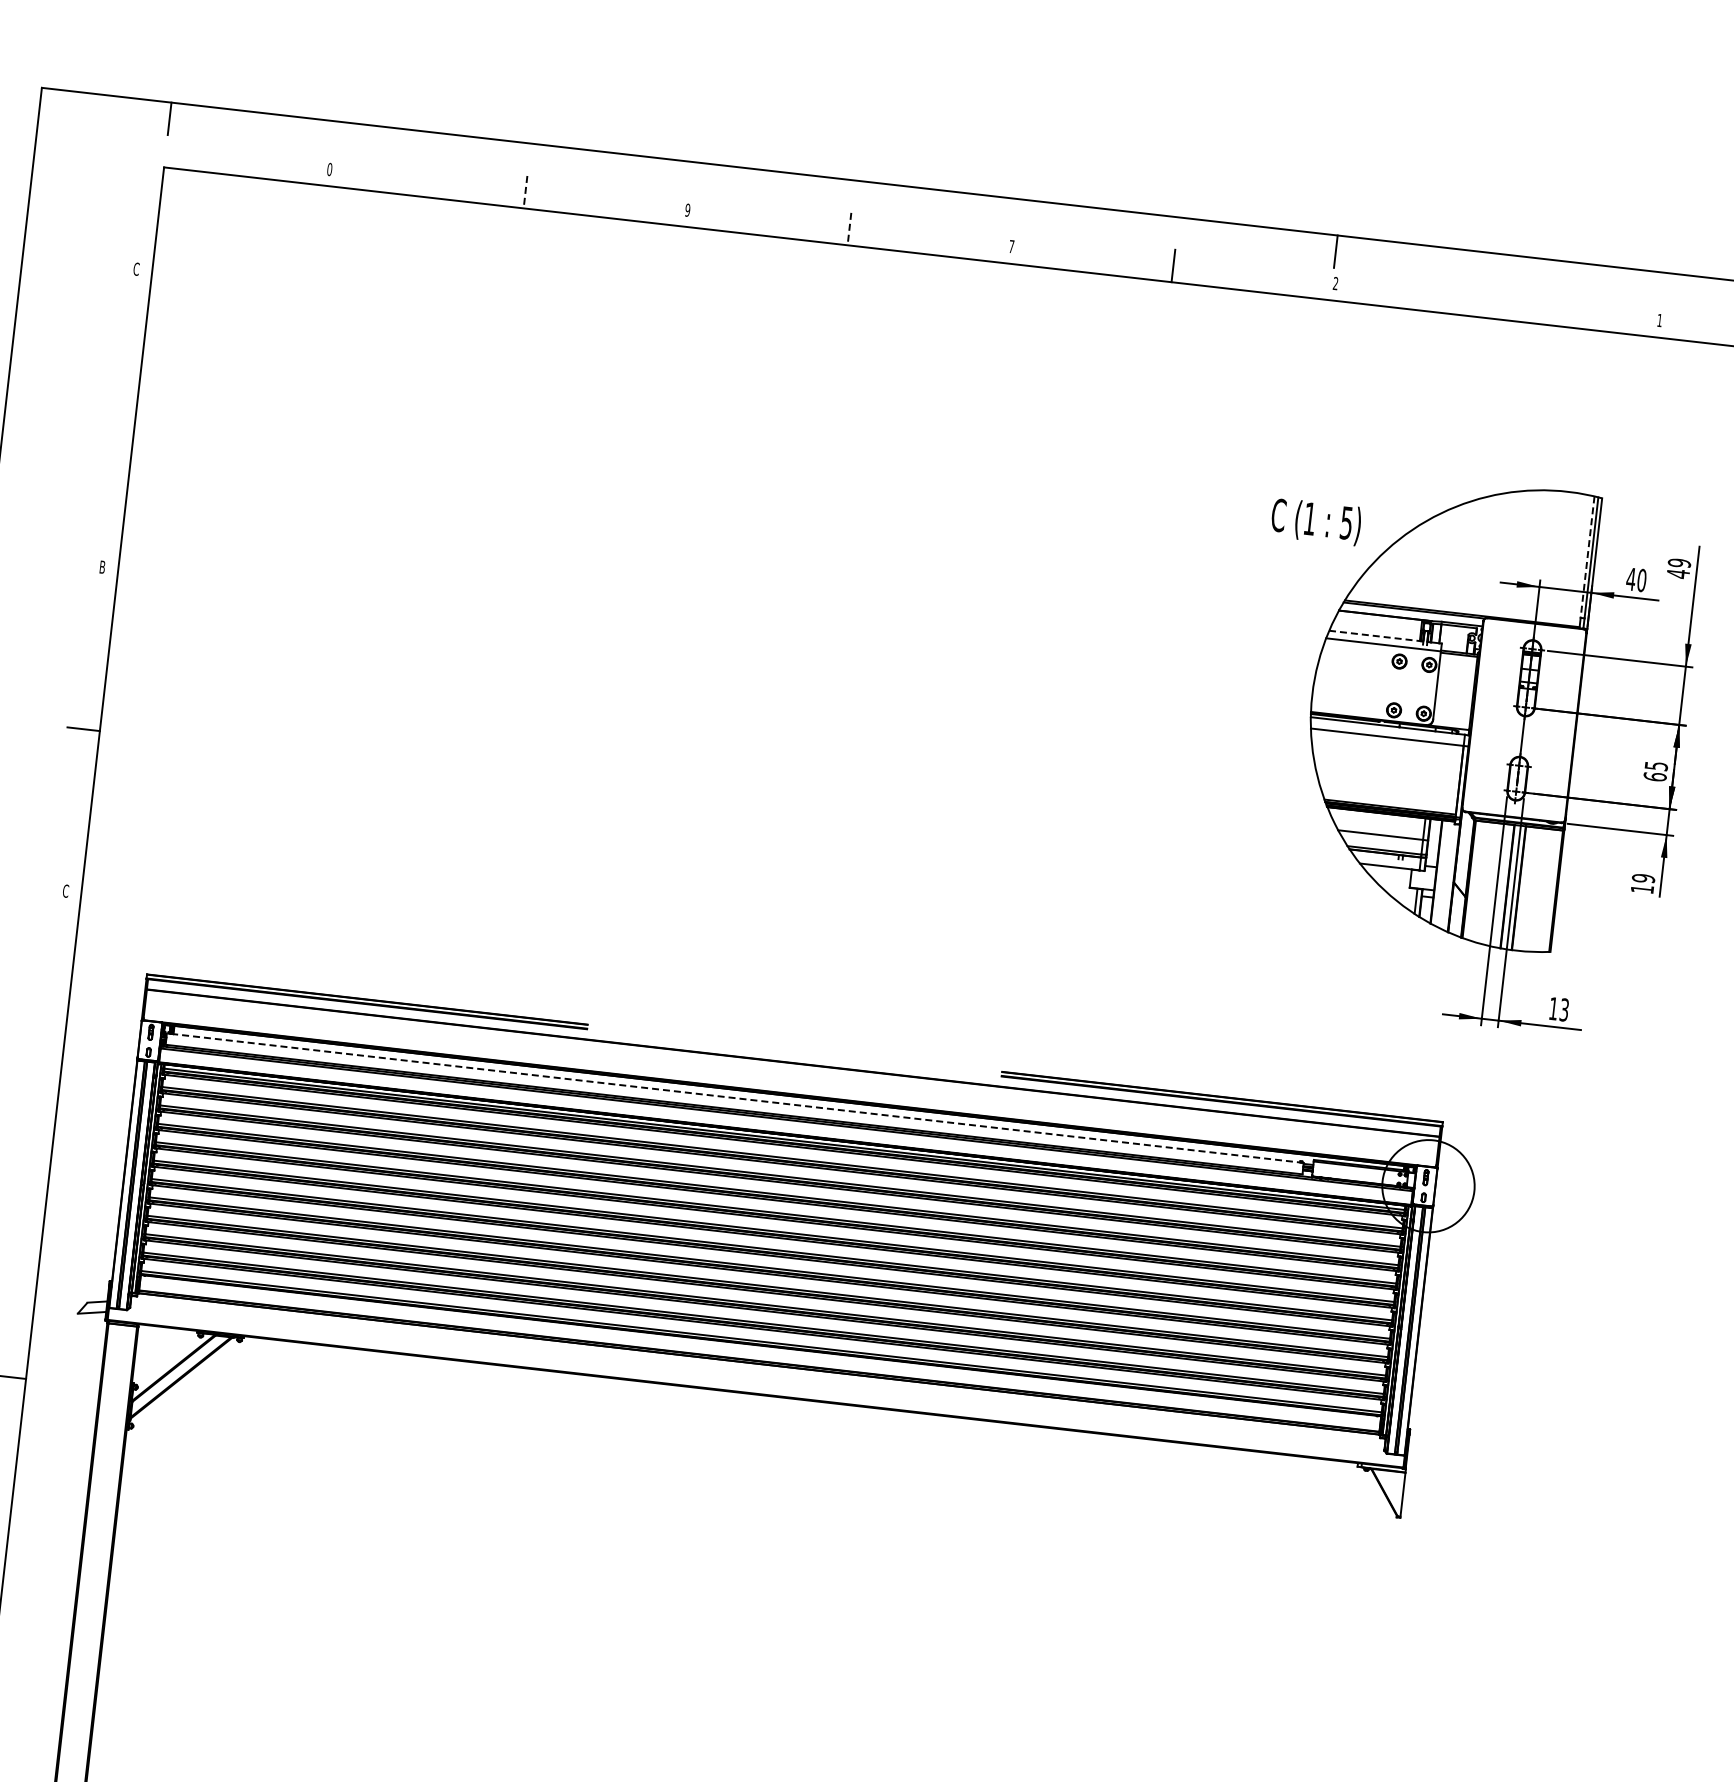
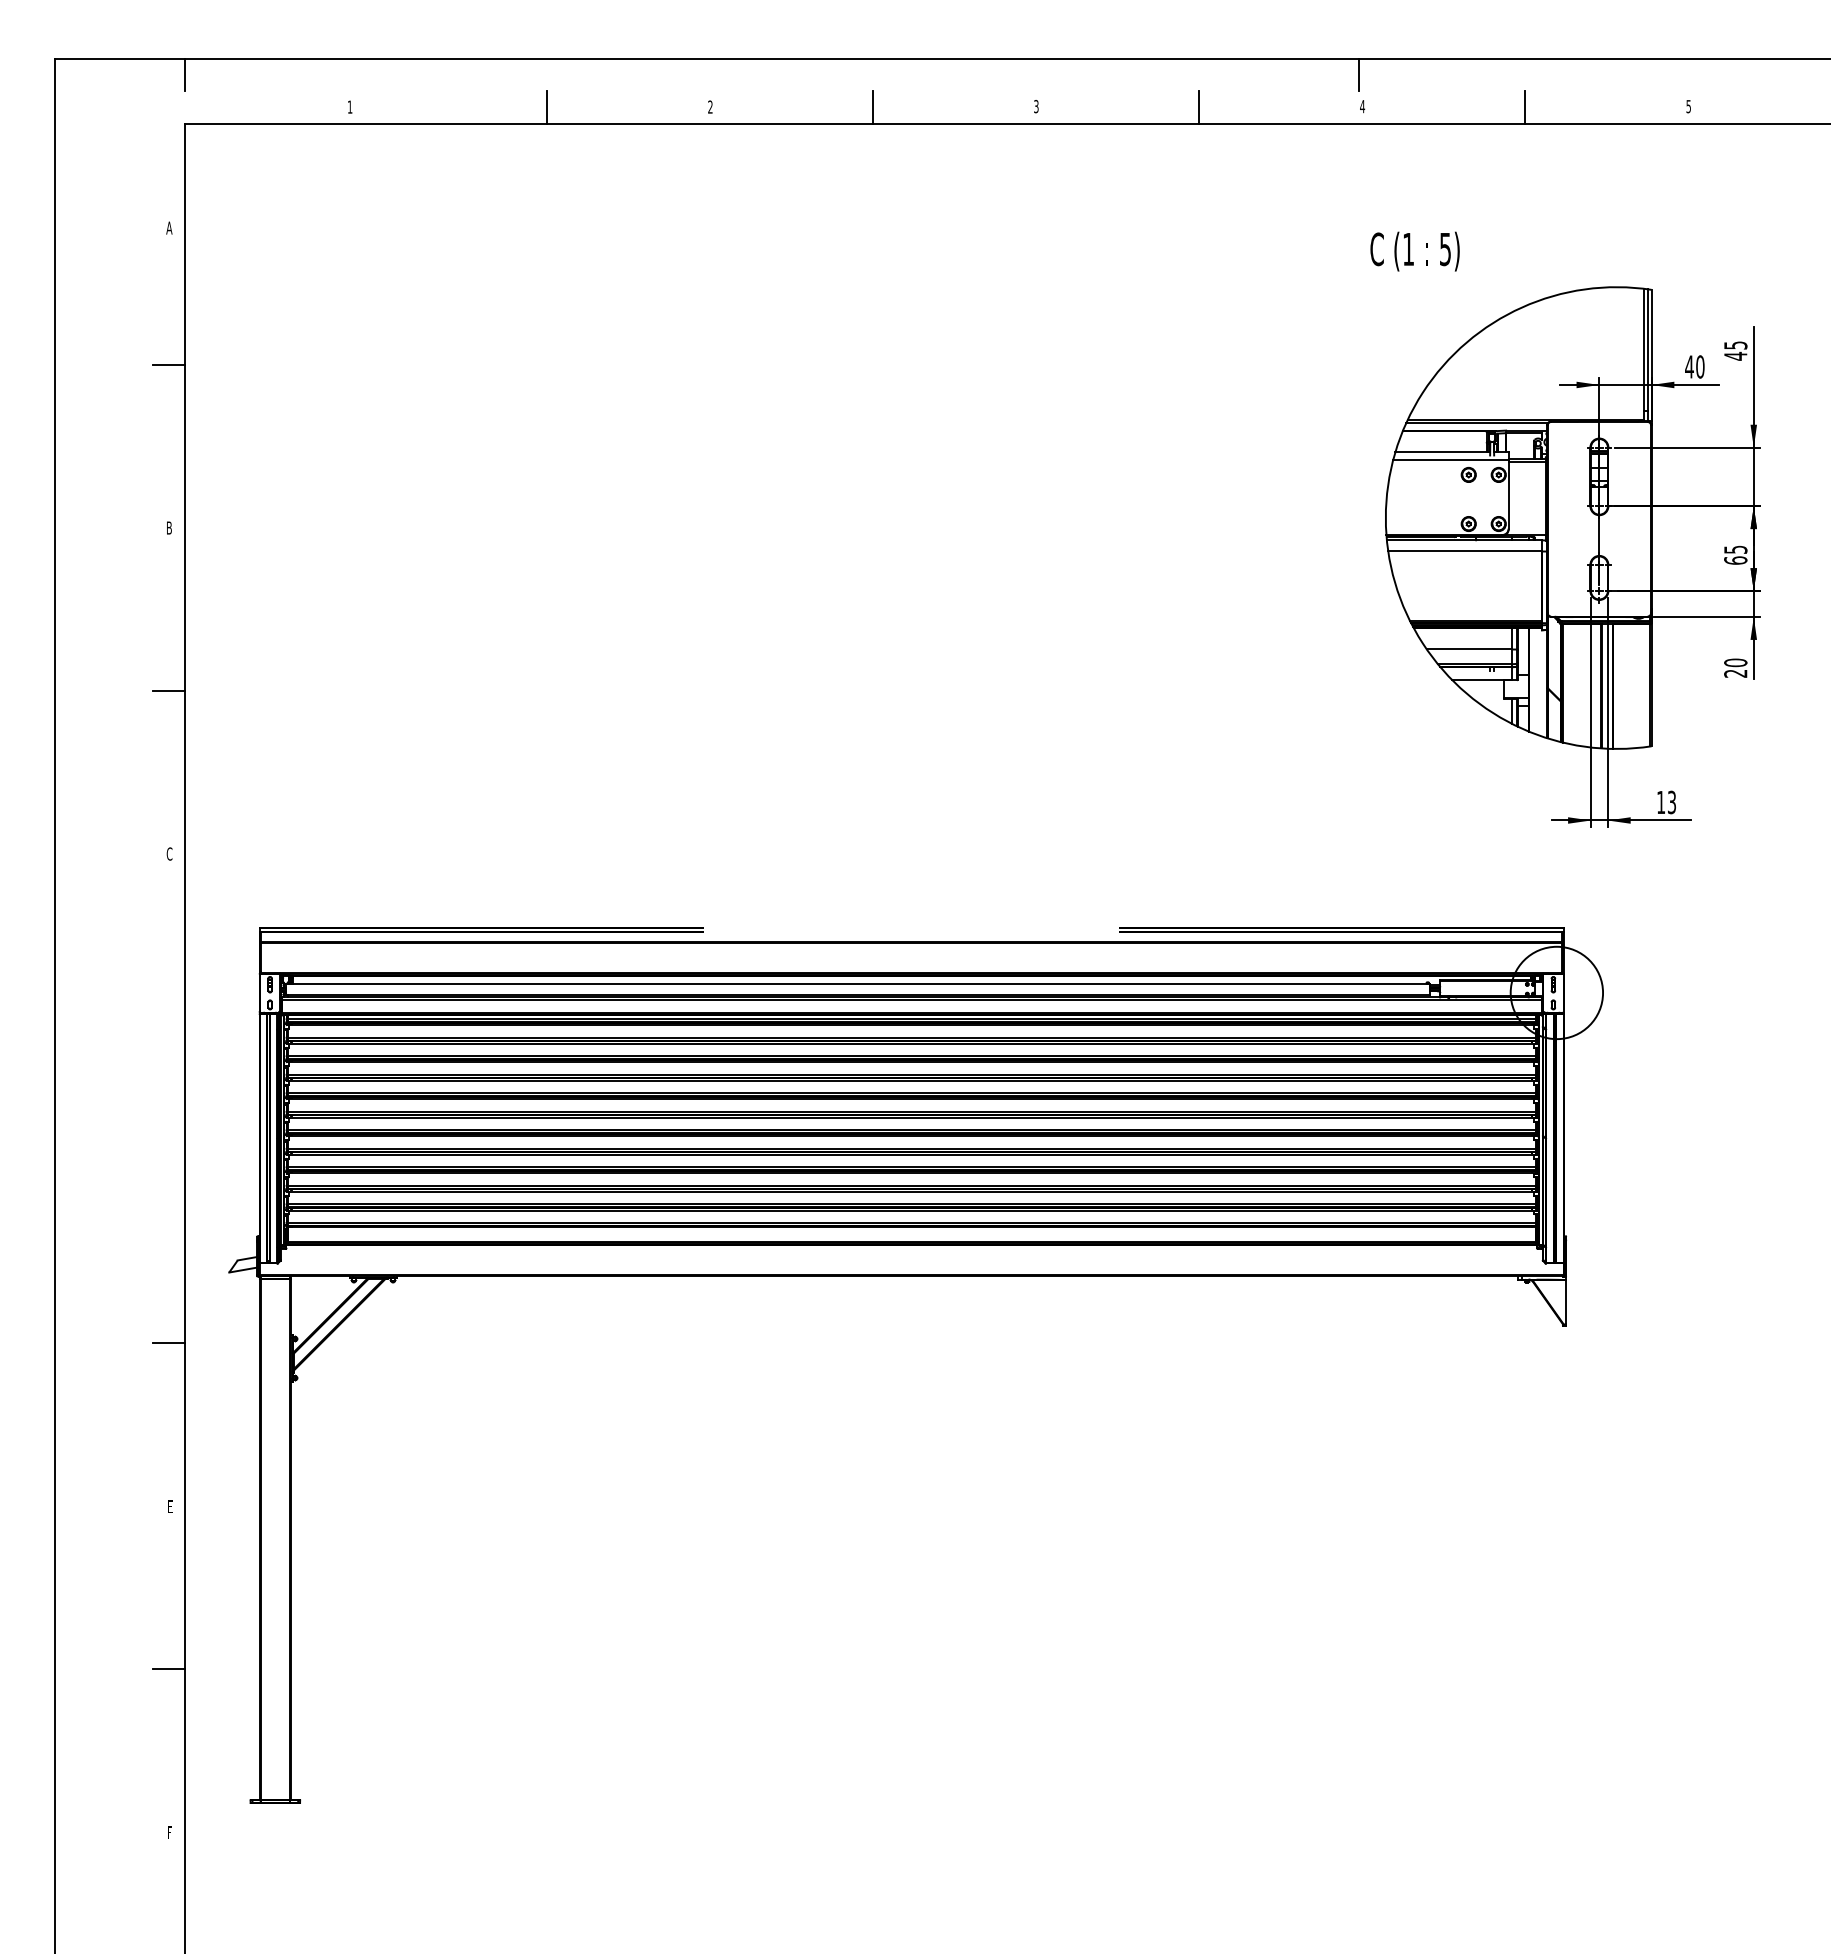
text: (329, 168) -> (349, 106), 0 -> 1
line: (525, 193) -> (547, 108), dashed -> solid
text: (687, 209) -> (710, 106), 9 -> 2
line: (849, 230) -> (873, 108), dashed -> solid
text: (1011, 246) -> (1036, 106), 7 -> 3
text: (136, 268) -> (169, 227), C -> A
text: (1335, 283) -> (1362, 106), 2 -> 4
line: (1497, 302) -> (1525, 107), added
text: (1659, 320) -> (1688, 106), 1 -> 5
line: (120, 405) -> (168, 365), added
text: (1315, 521) -> (1414, 251), moved
line: (1587, 557) -> (1643, 350), dashed -> solid
text: (1679, 563) -> (1735, 345), 49 -> 45
line: (1376, 636) -> (1442, 452), dashed -> solid
text: (1642, 883) -> (1735, 667), 19 -> 20
line: (734, 1097) -> (857, 983), dashed -> solid

